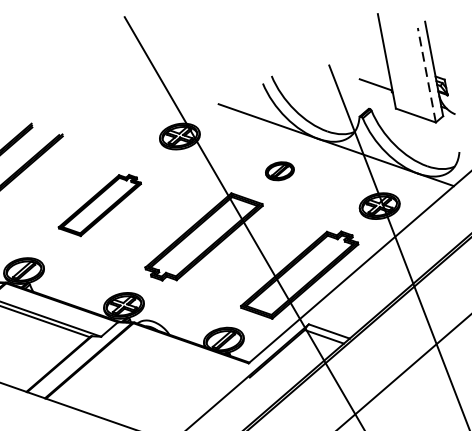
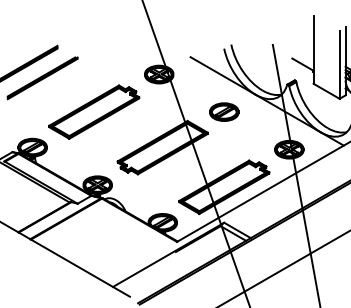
line: (426, 75) -> (339, 64), dashed -> solid
part: (279, 170) -> (224, 111), size x1.43
part: (100, 204) -> (94, 111), size x1.43

